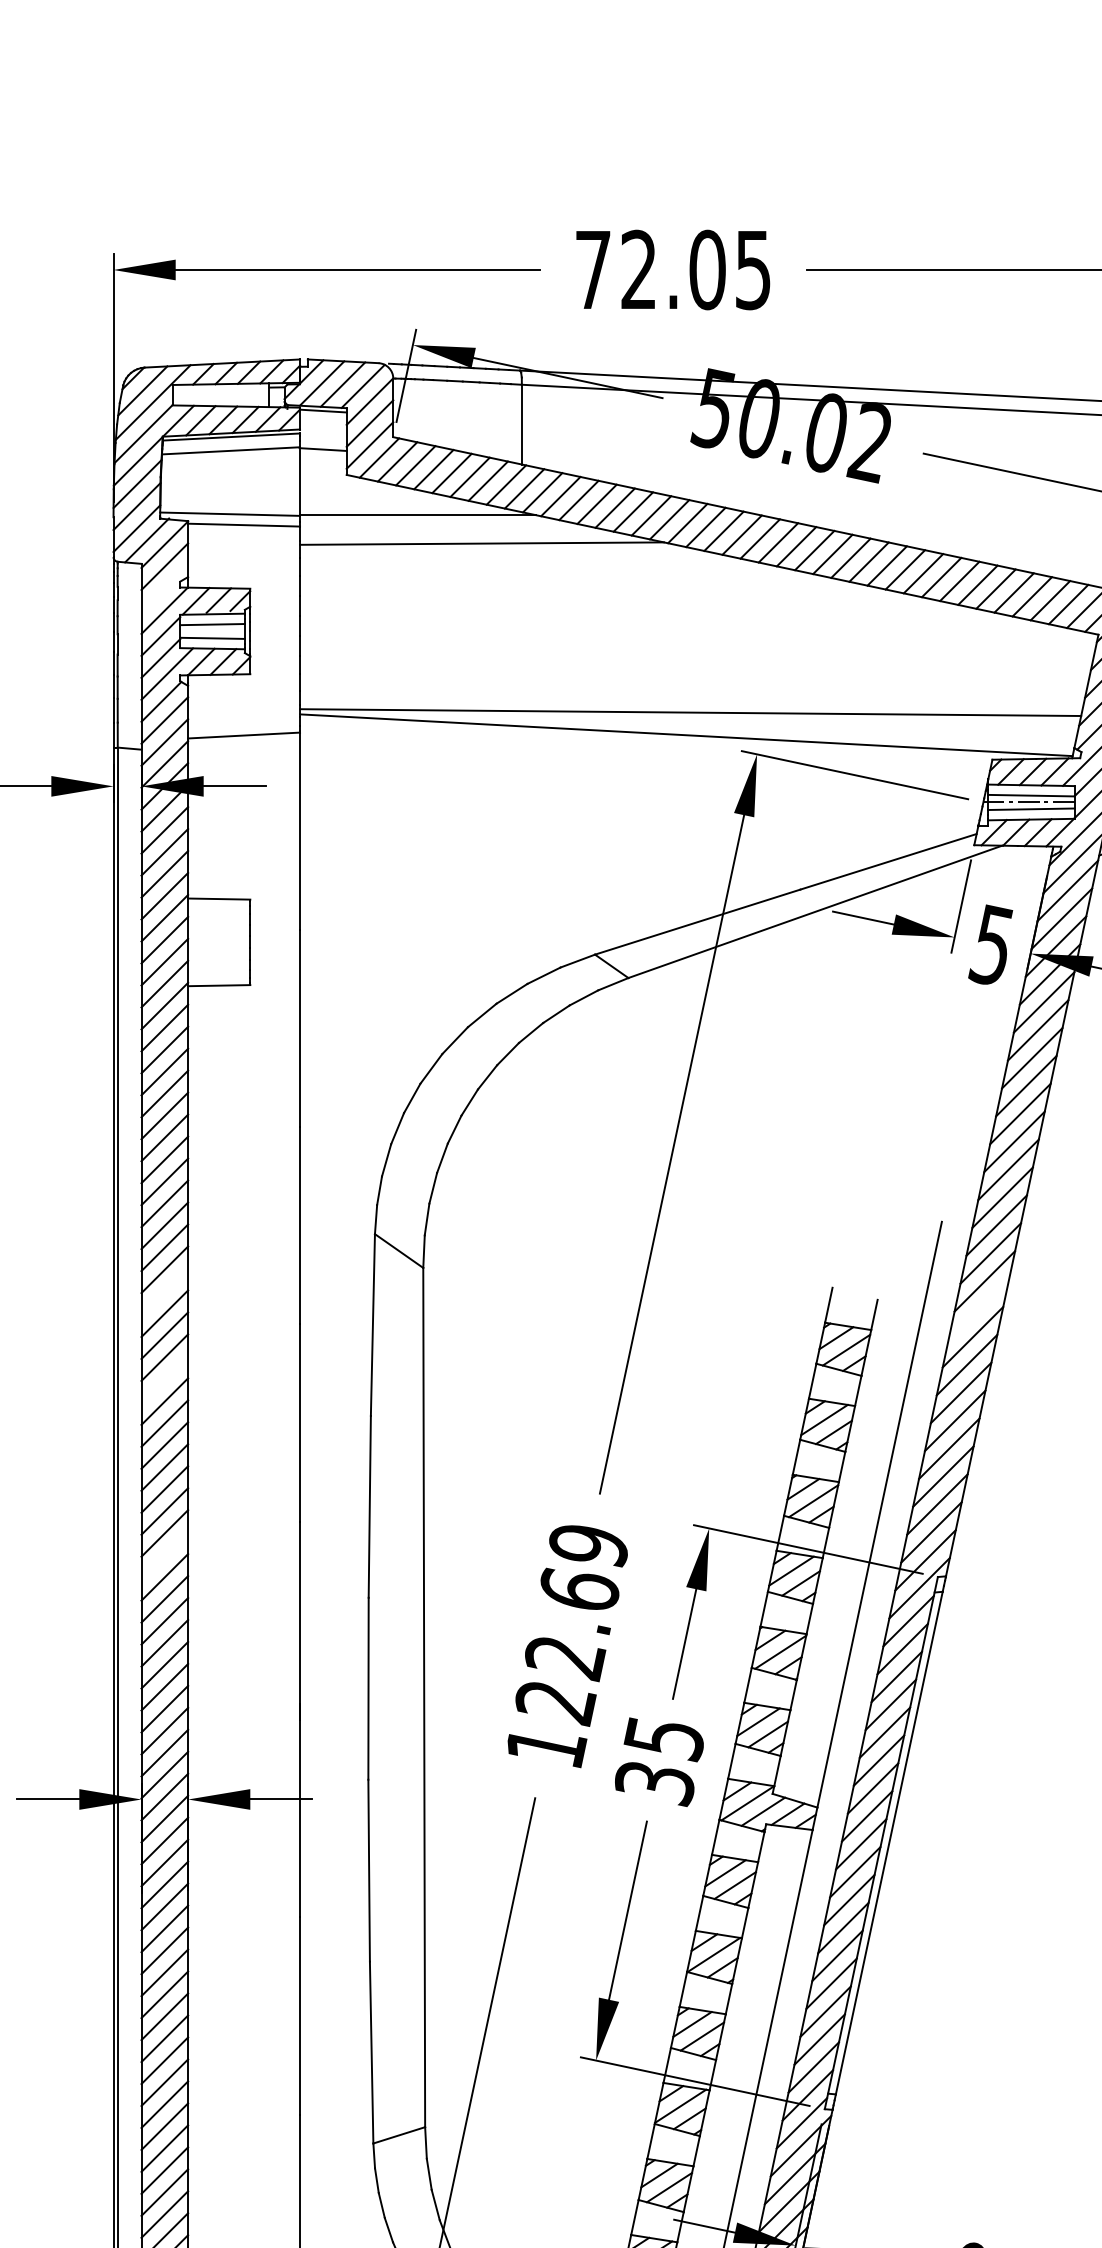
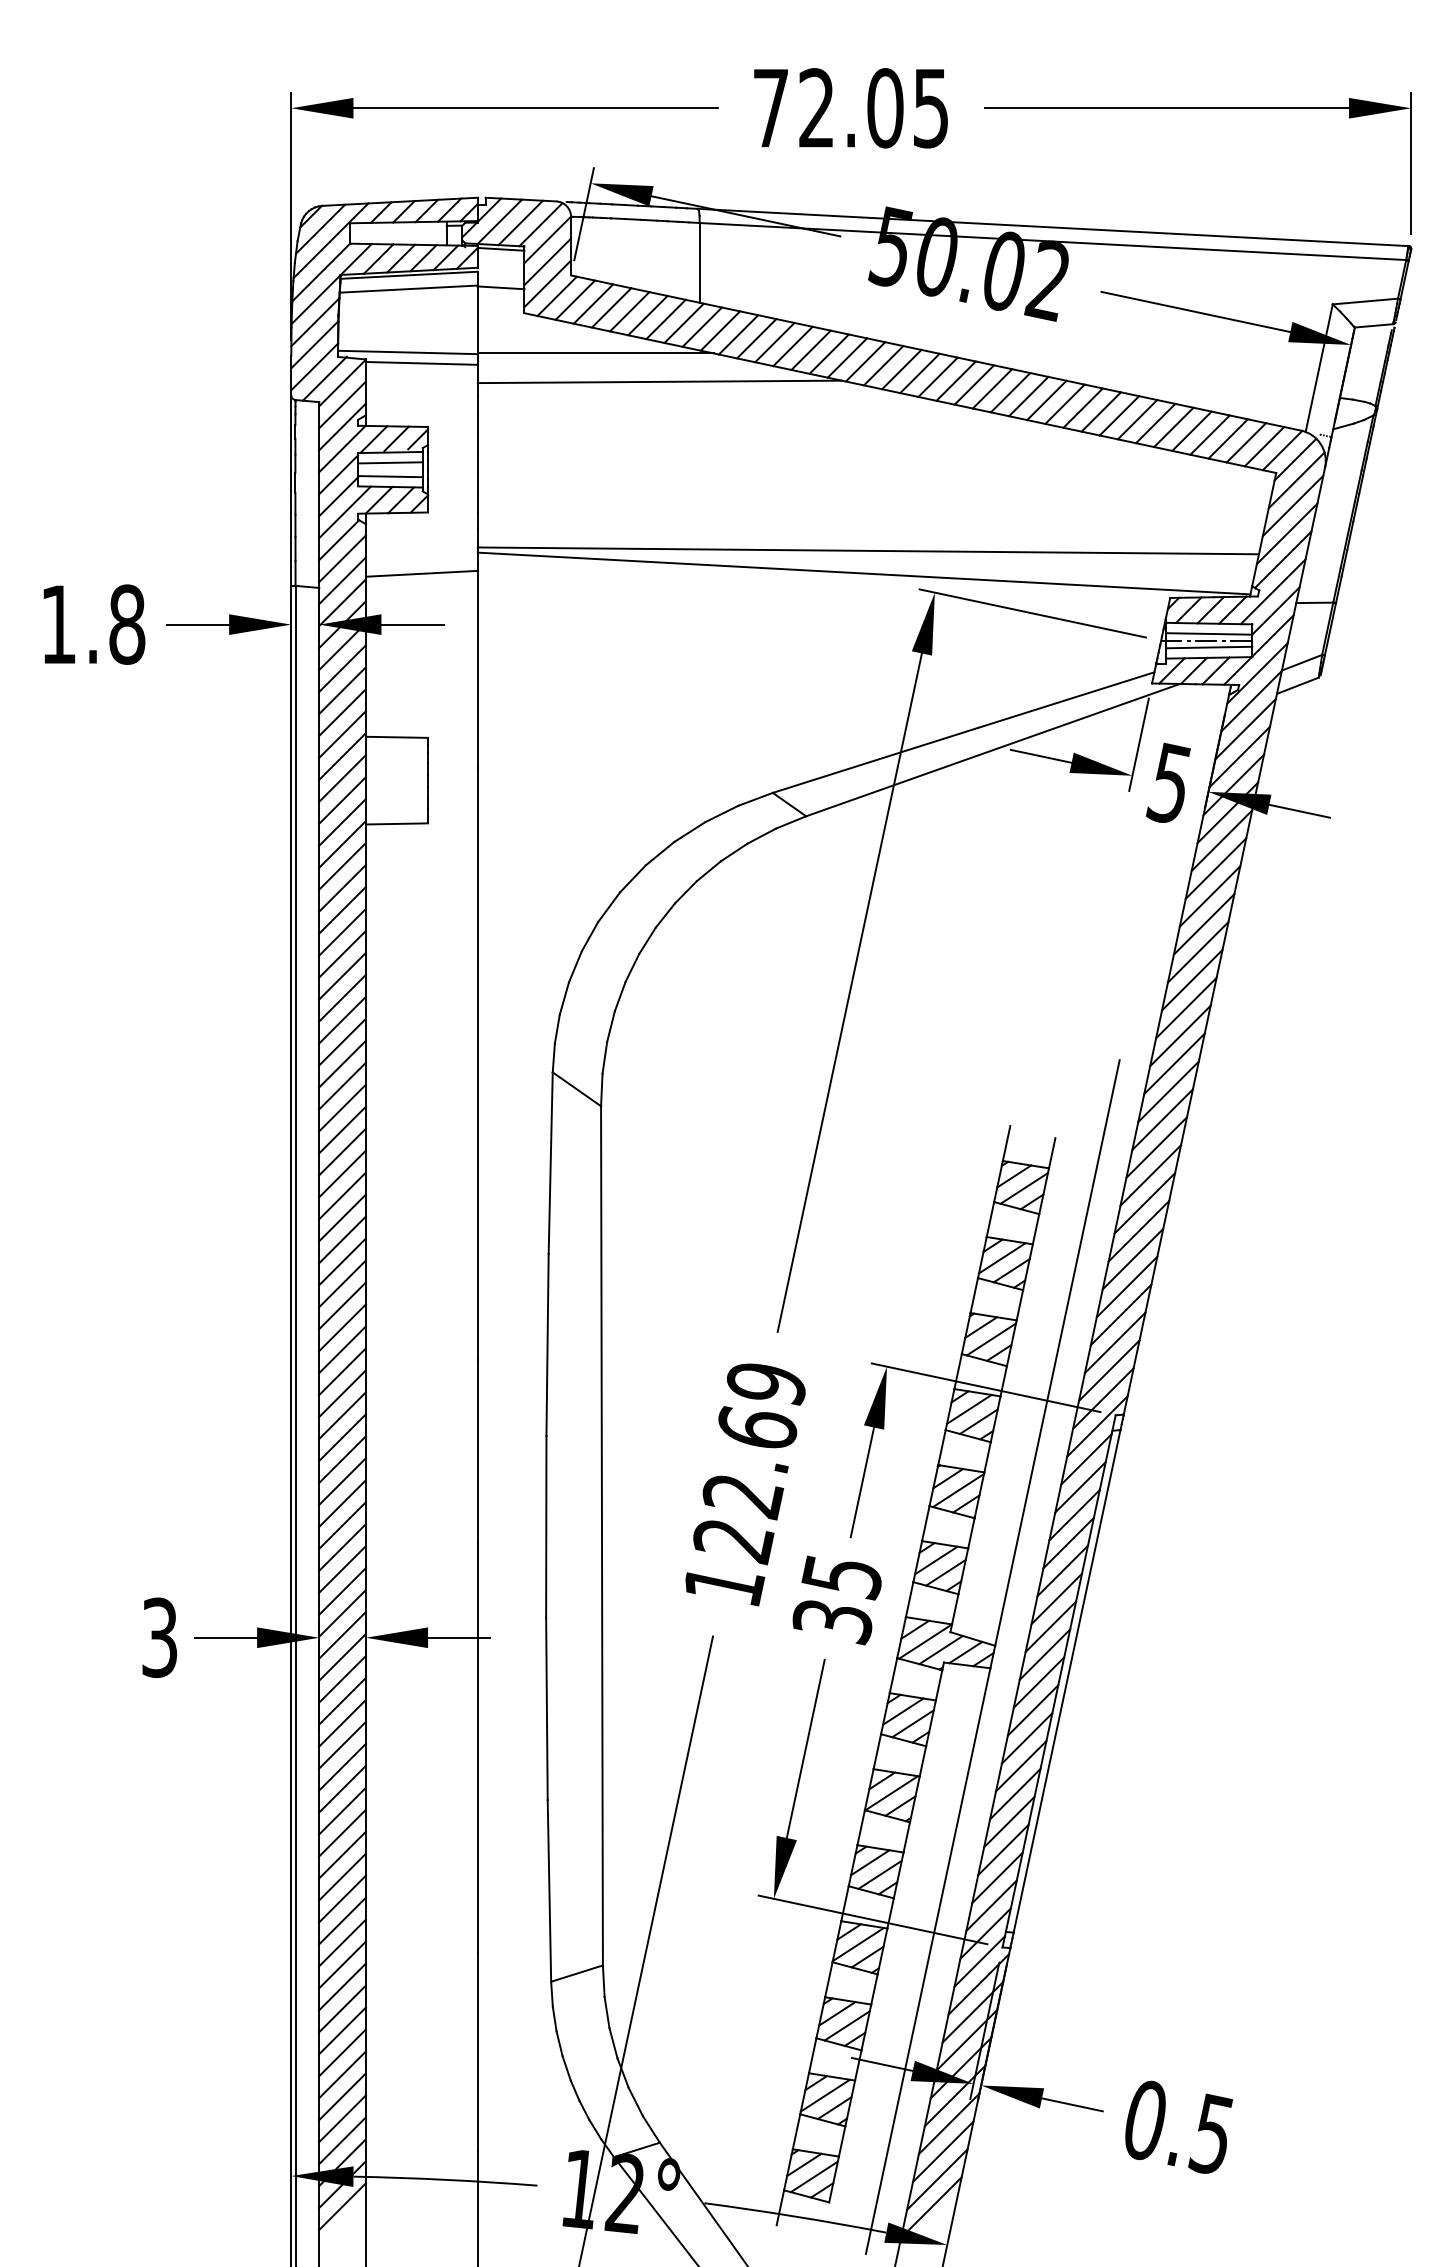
line: (164, 588) -> (342, 426), added
line: (164, 1291) -> (342, 1129), added
line: (978, 1309) -> (1156, 1147), added
line: (164, 1379) -> (342, 1217), added
line: (164, 1555) -> (342, 1393), added

